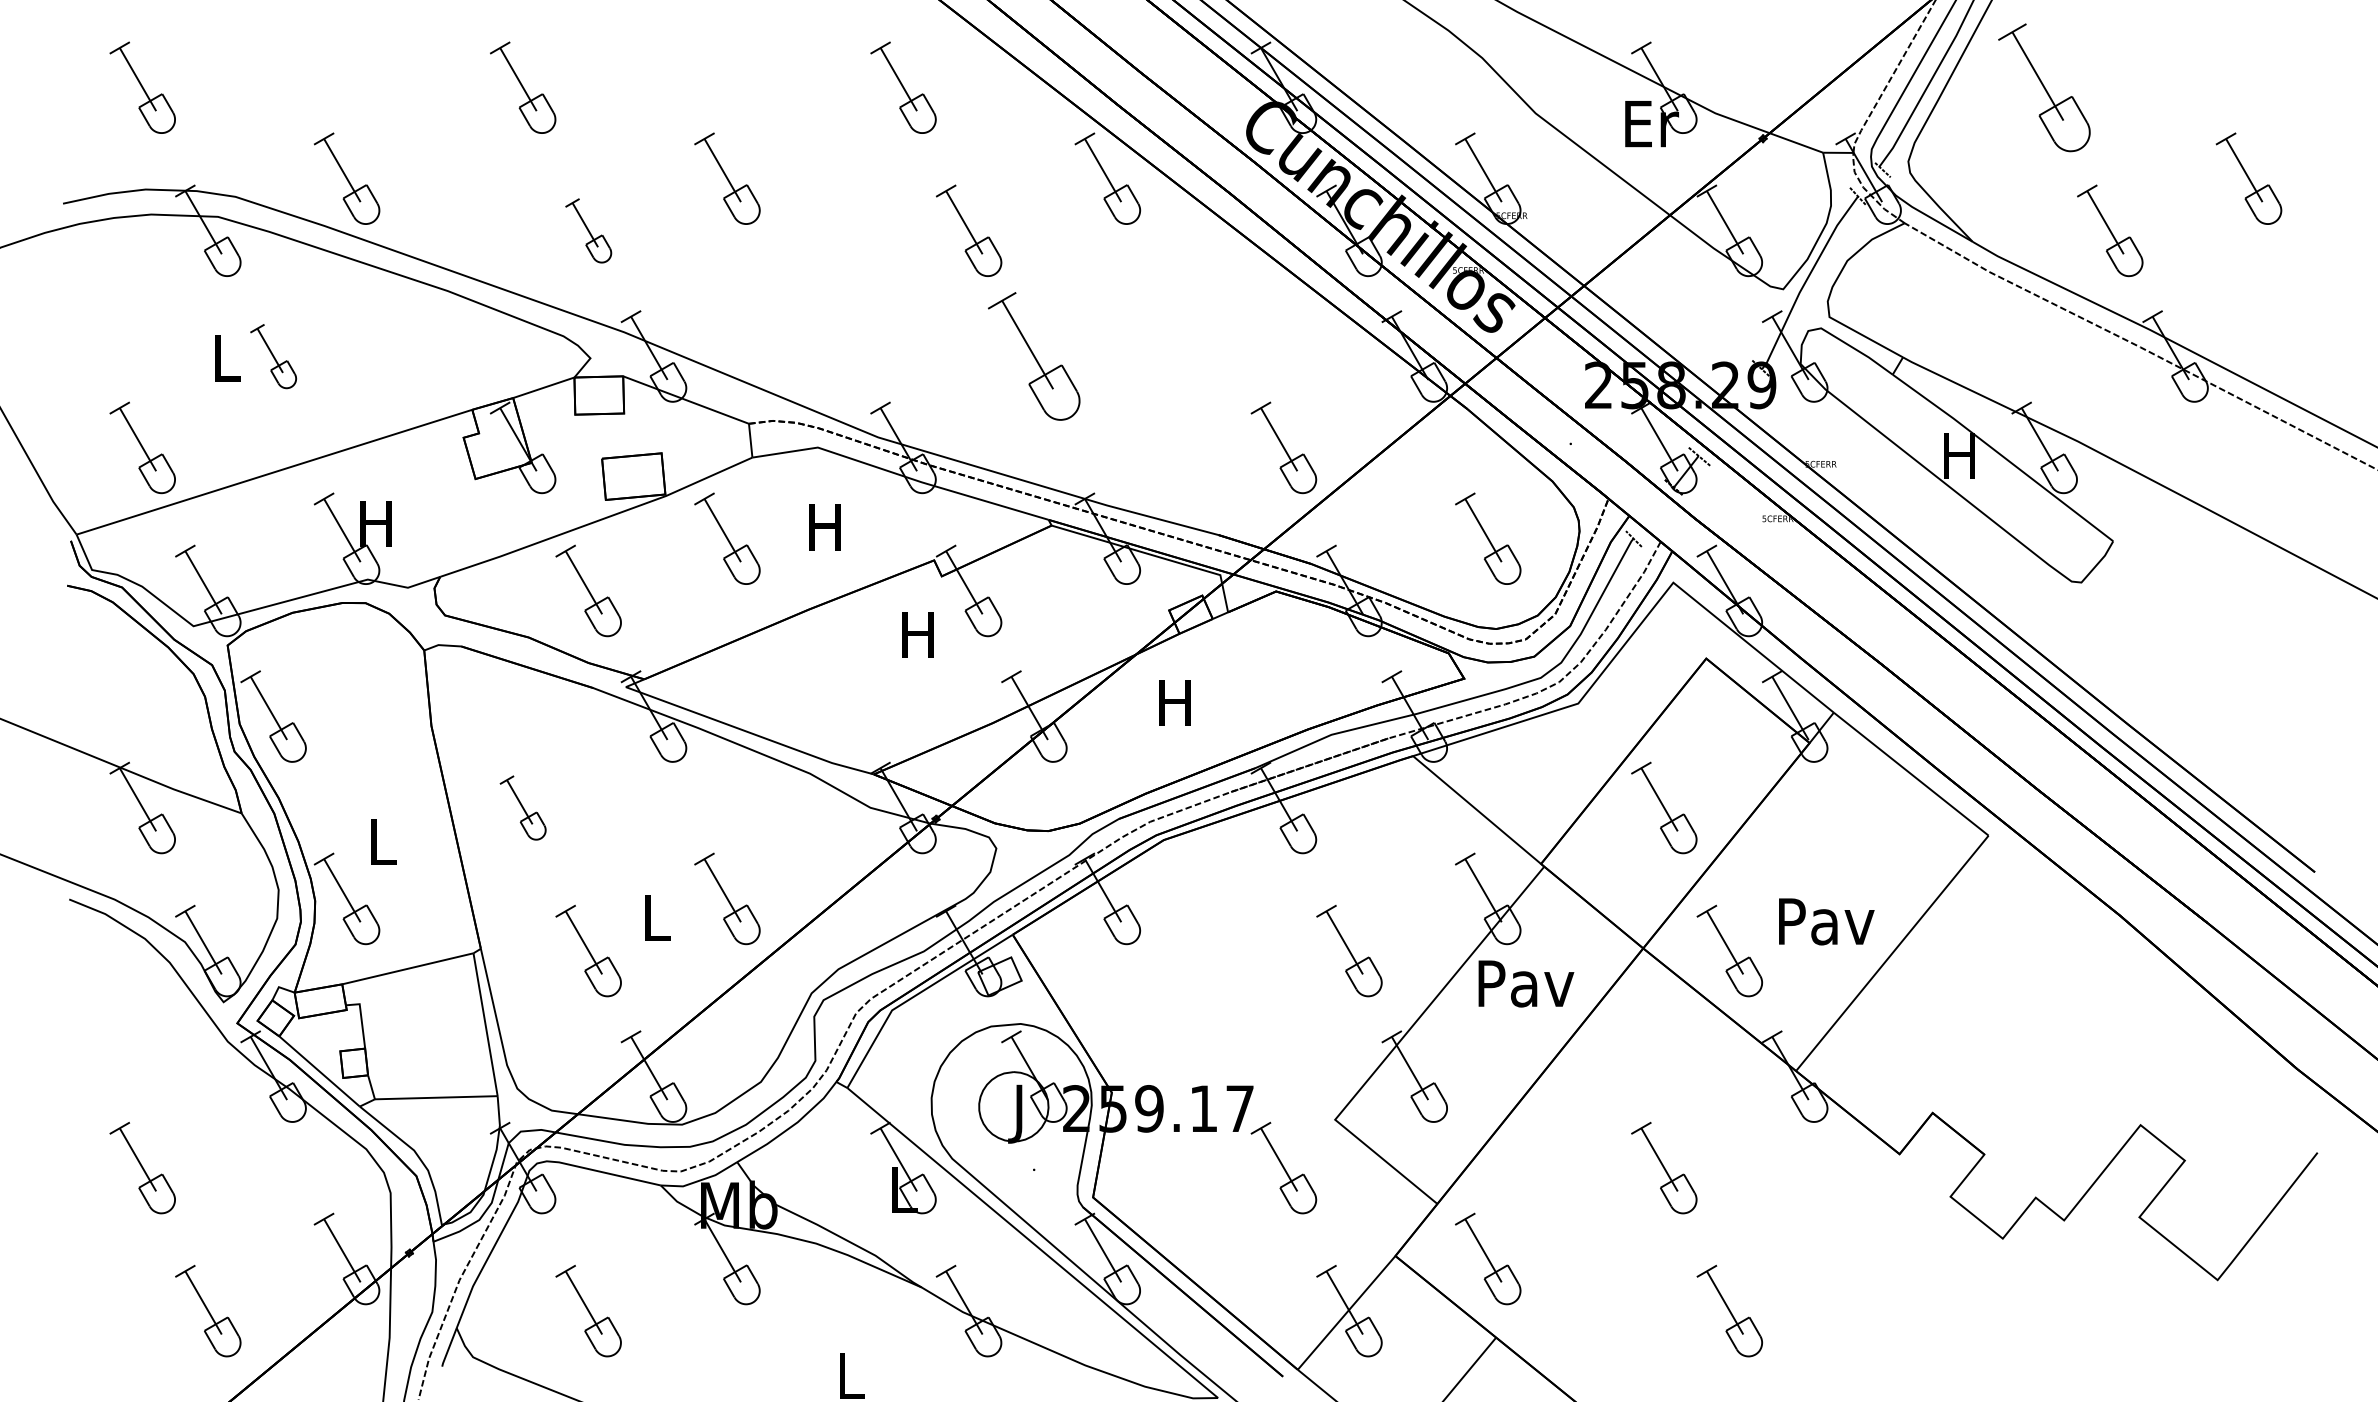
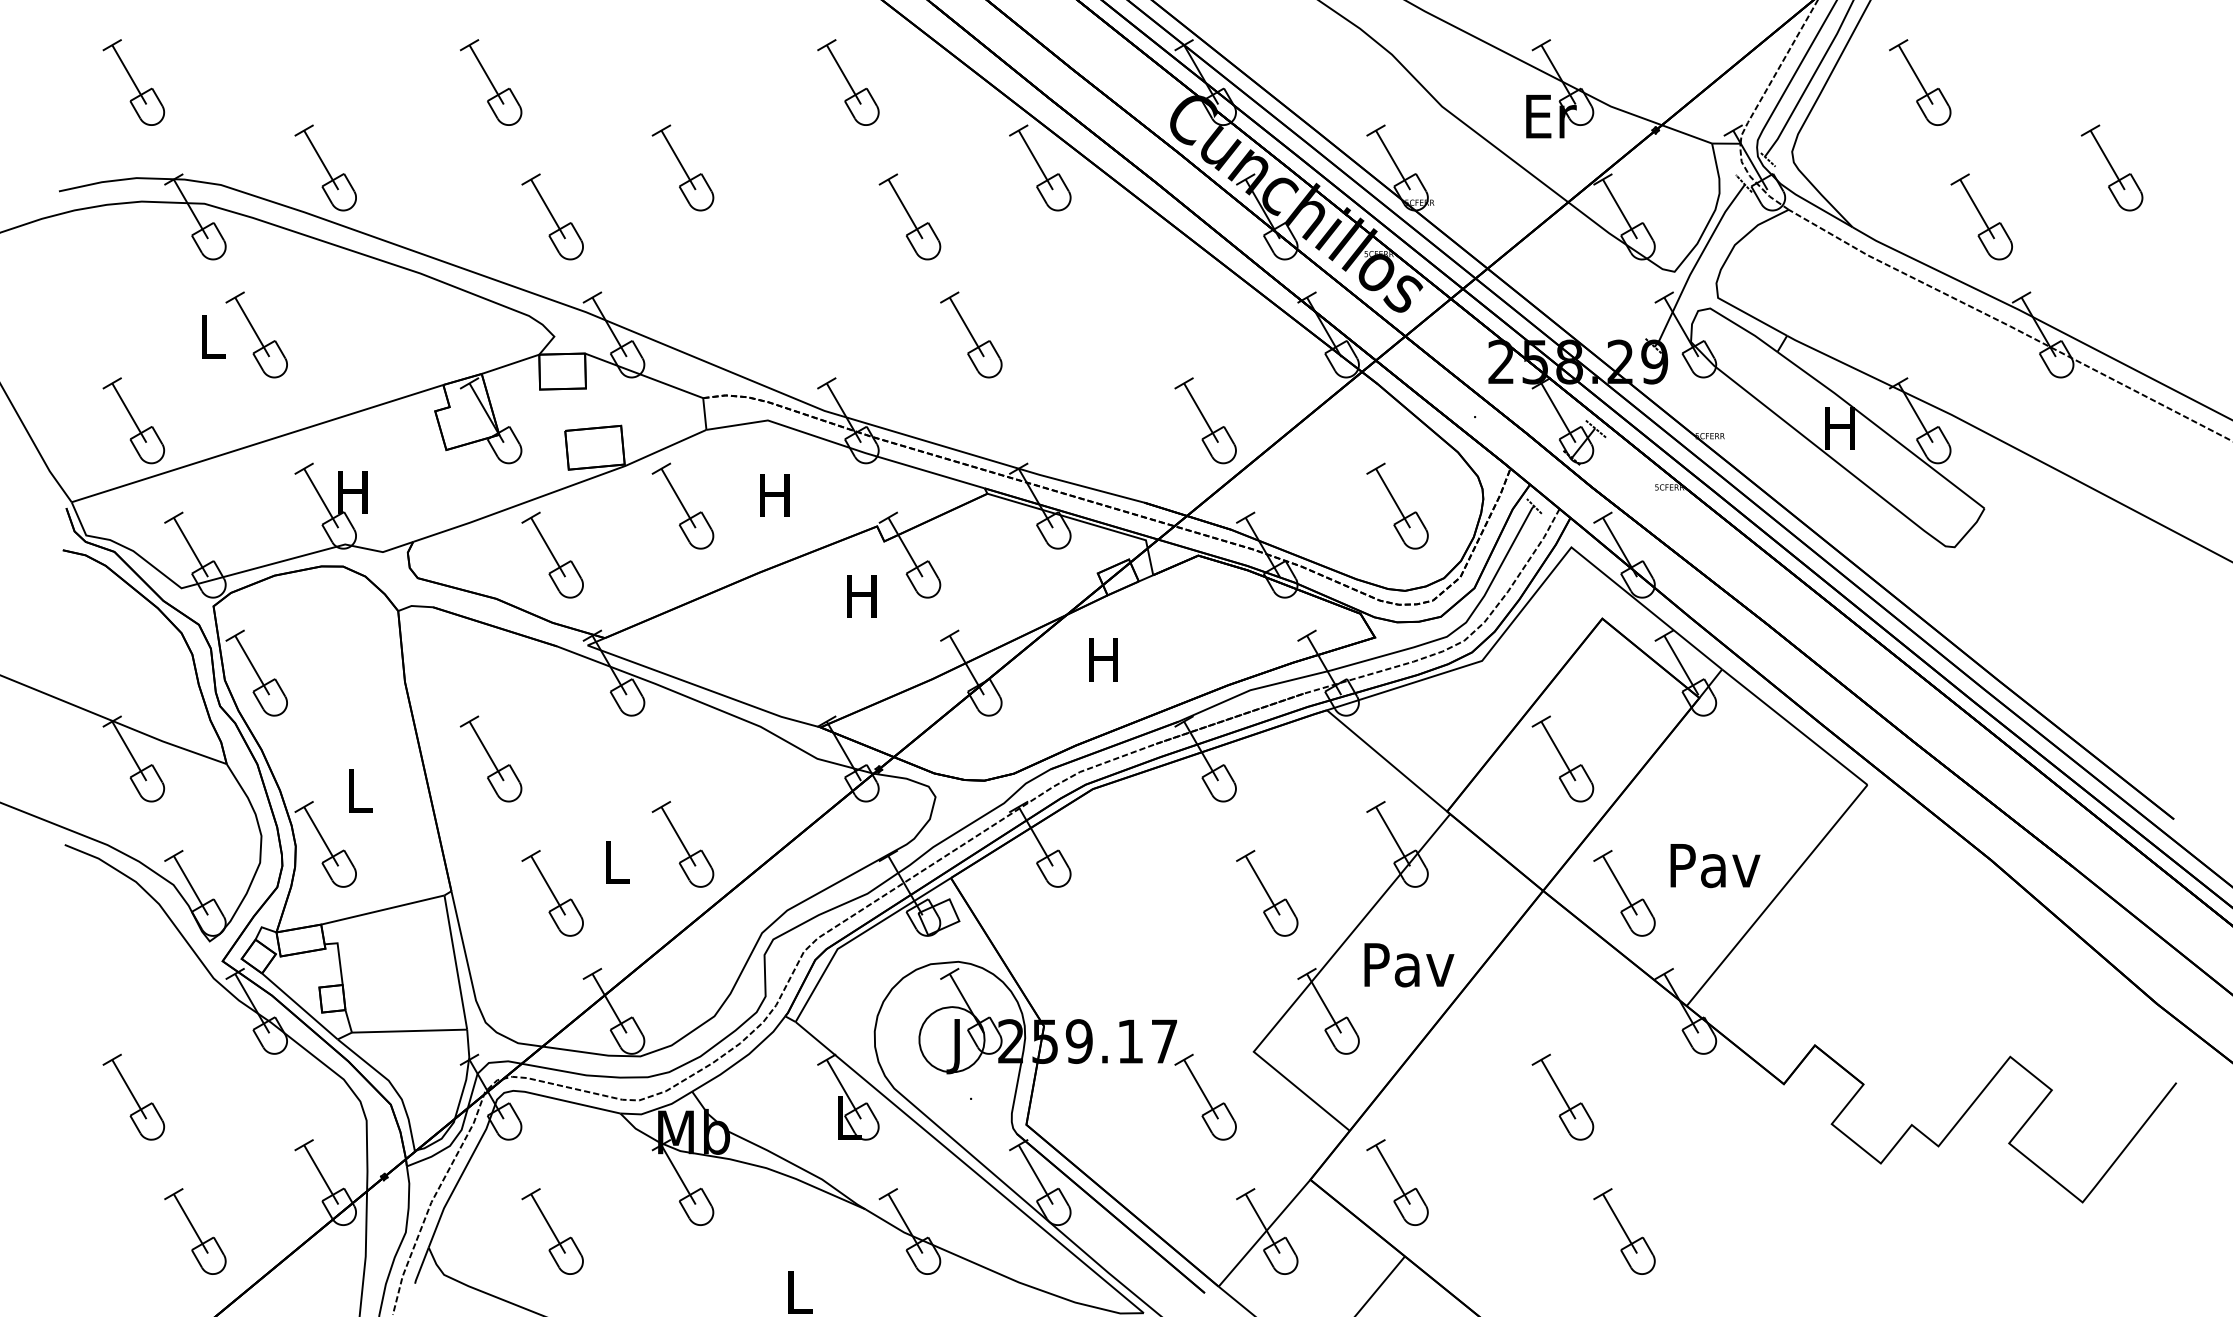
part: (2045, 87) -> (1920, 82), size x0.71
part: (588, 230) -> (552, 216), size x1.43
part: (273, 356) -> (256, 334), size x1.43
part: (1034, 356) -> (971, 334), size x0.71
part: (522, 807) -> (490, 758), size x1.43
text: (1526, 984) -> (1409, 965), moved

